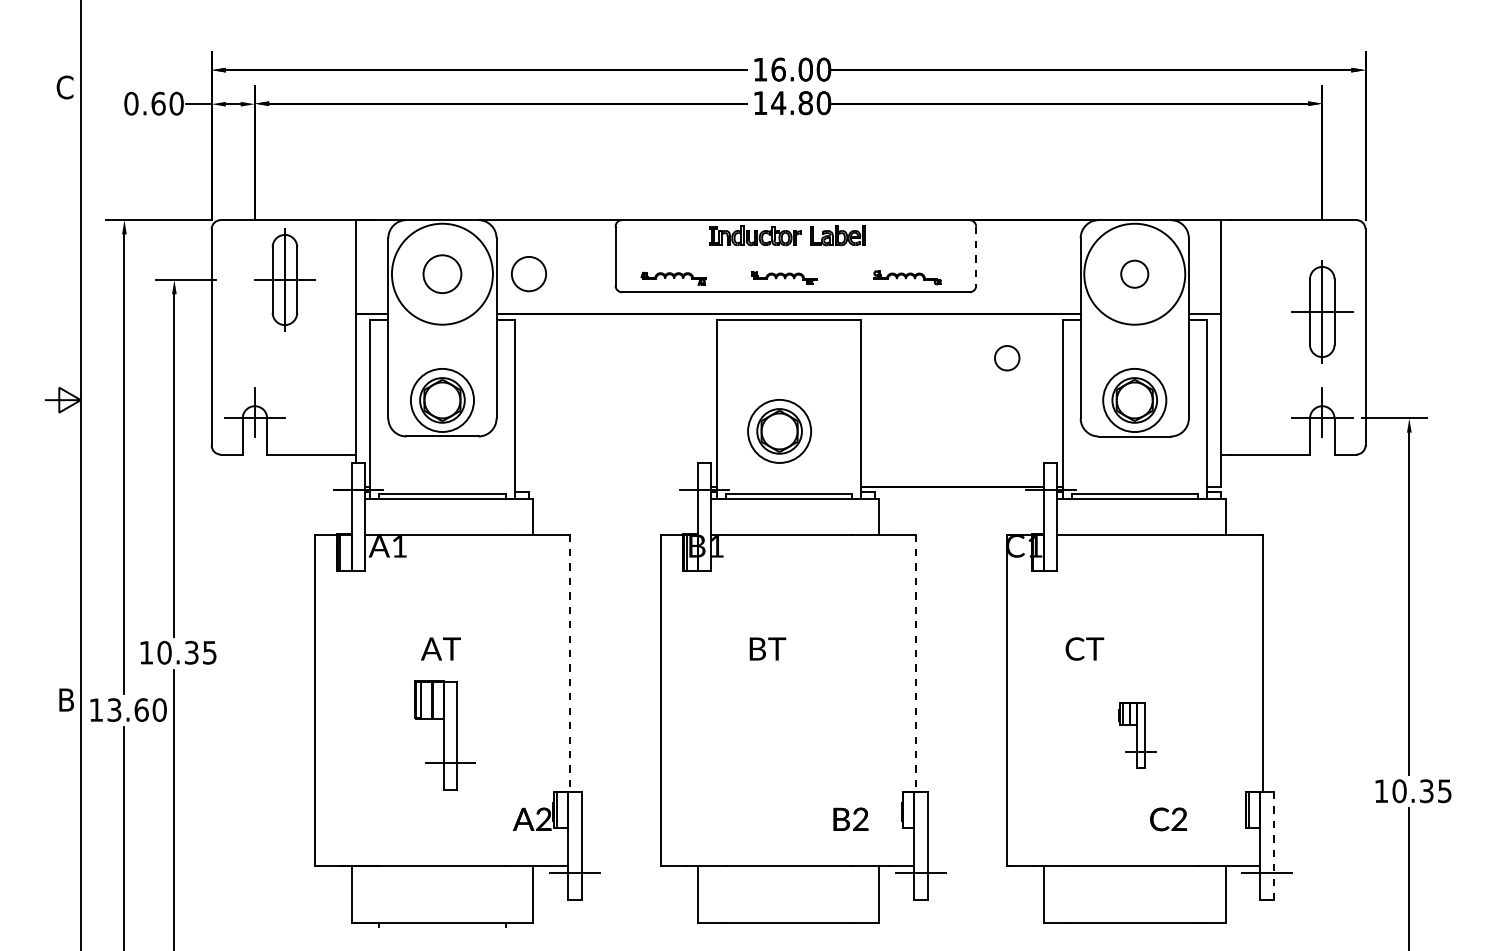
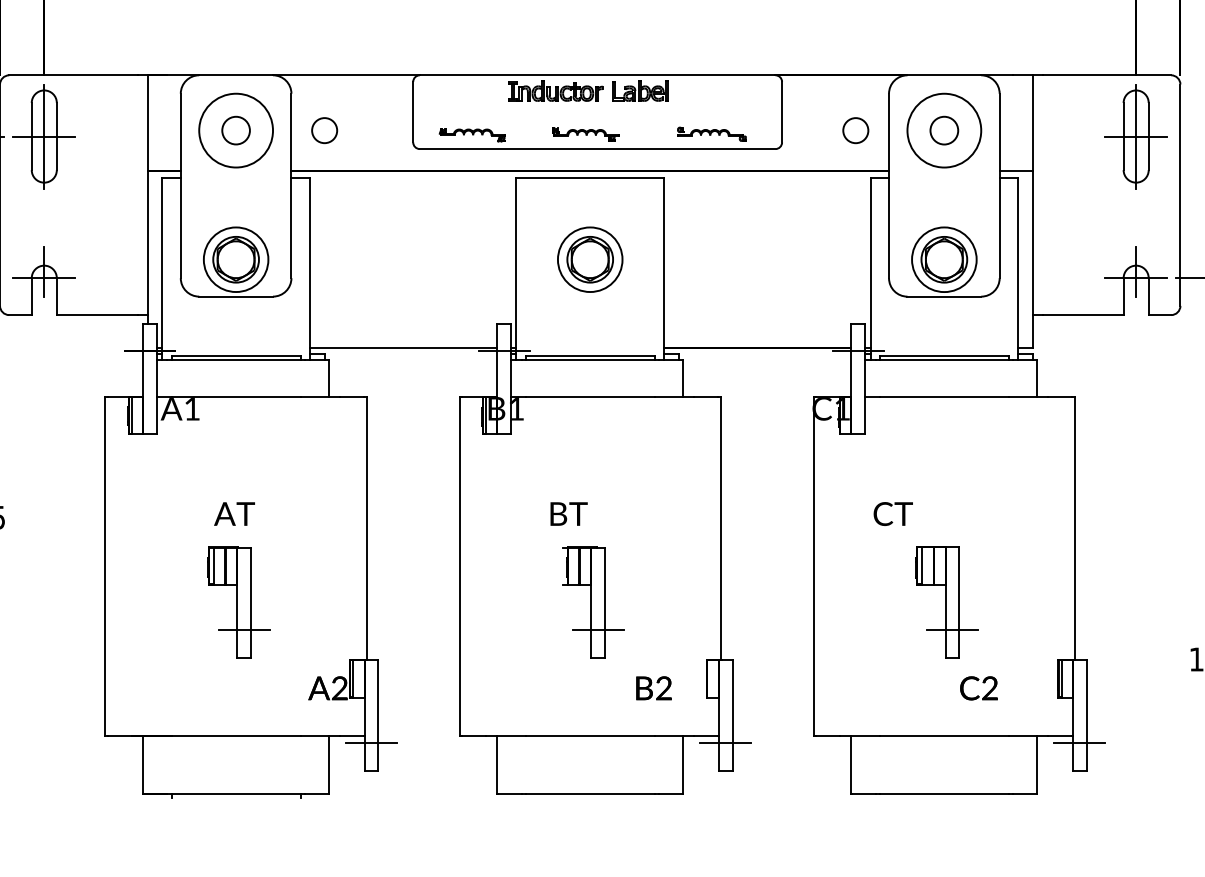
line: (976, 256) -> (782, 112), dashed -> solid
circle: (441, 273) -> (235, 129), size x0.71
circle: (442, 274) -> (236, 130), size x0.71
circle: (528, 274) -> (324, 130), size x0.71
circle: (1134, 274) -> (944, 130), size x0.71
part: (284, 279) -> (43, 136), moved
part: (1322, 311) -> (1136, 136), moved
circle: (1007, 358) -> (856, 130), moved
part: (779, 431) -> (590, 259), moved
line: (605, 486) -> (402, 347), added
line: (570, 663) -> (367, 528), dashed -> solid
line: (916, 663) -> (721, 528), dashed -> solid
part: (791, 735) -> (593, 602), added
part: (1137, 735) -> (947, 602), size x1.67
line: (1273, 845) -> (1086, 715), dashed -> solid

